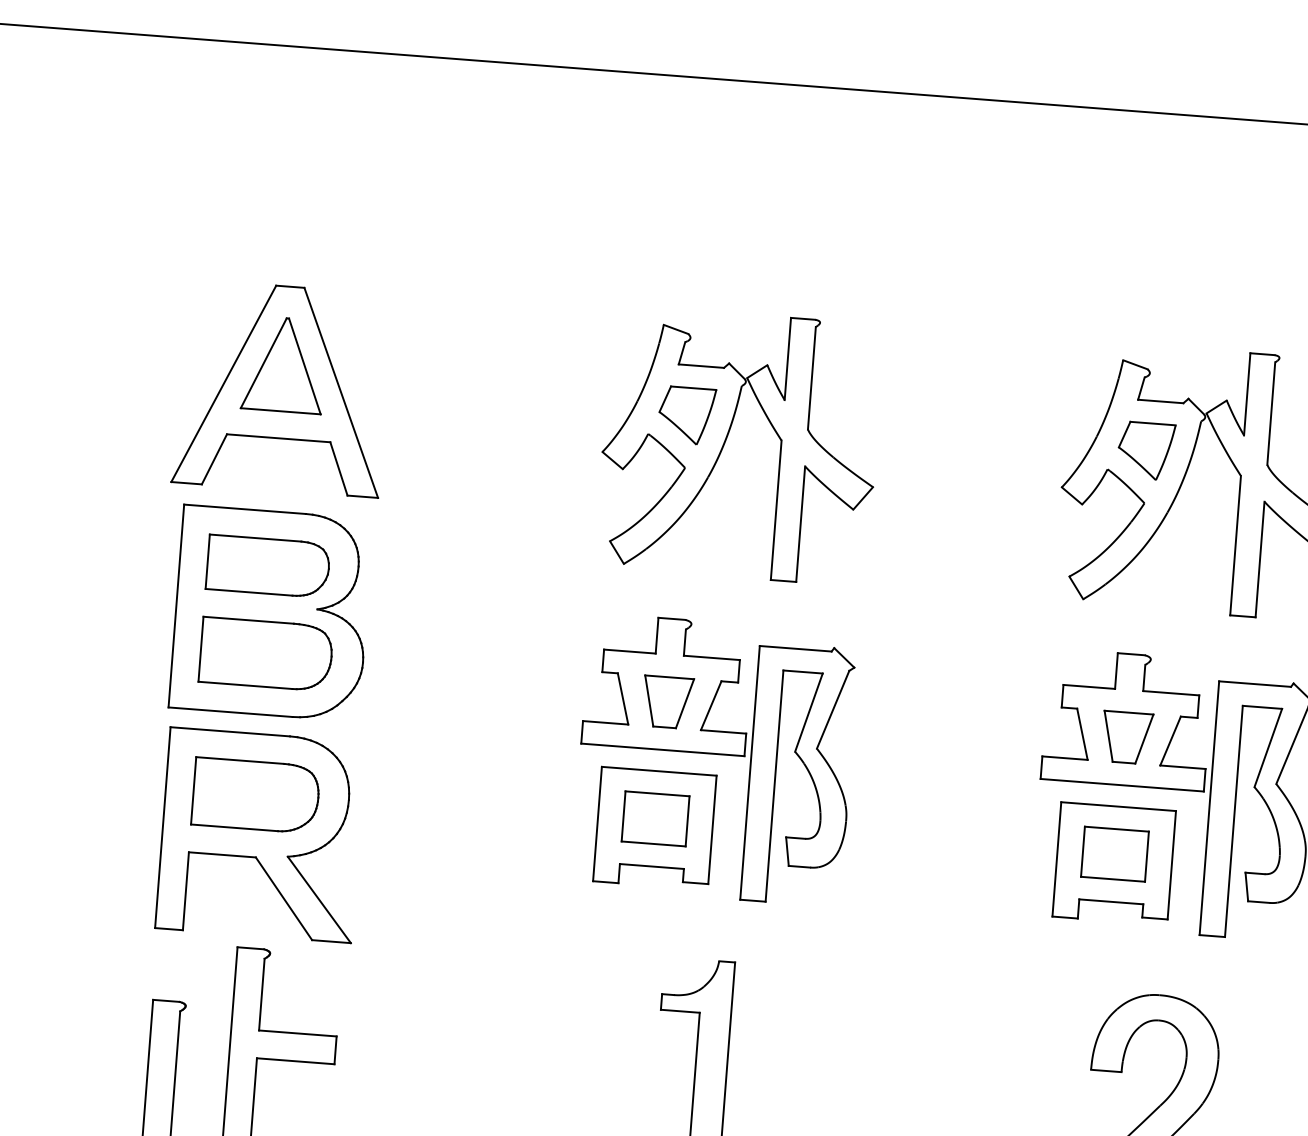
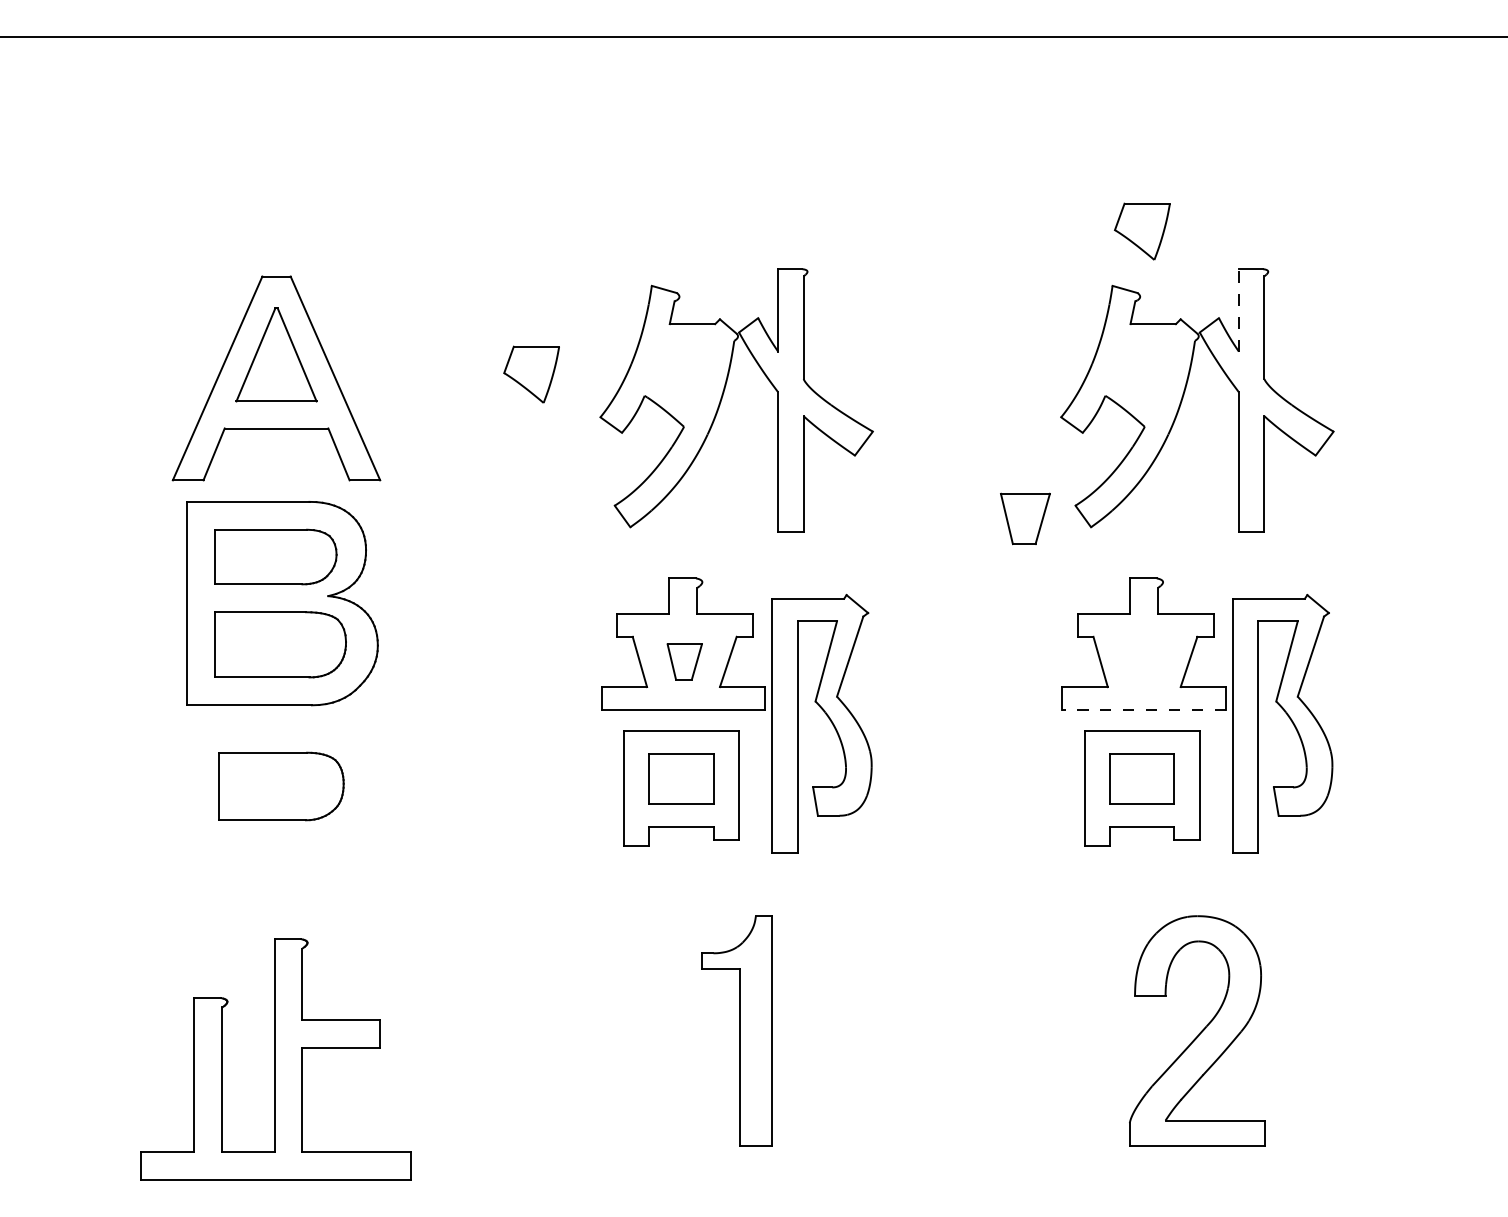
line: (1246, 393) -> (1238, 309), solid -> dashed
part: (686, 415) -> (531, 374), moved
part: (1146, 450) -> (1142, 231), moved
part: (667, 701) -> (684, 661), size x0.7
part: (1127, 737) -> (1025, 518), moved
line: (1122, 785) -> (1144, 709), solid -> dashed
part: (261, 835) -> (289, 825), removed

